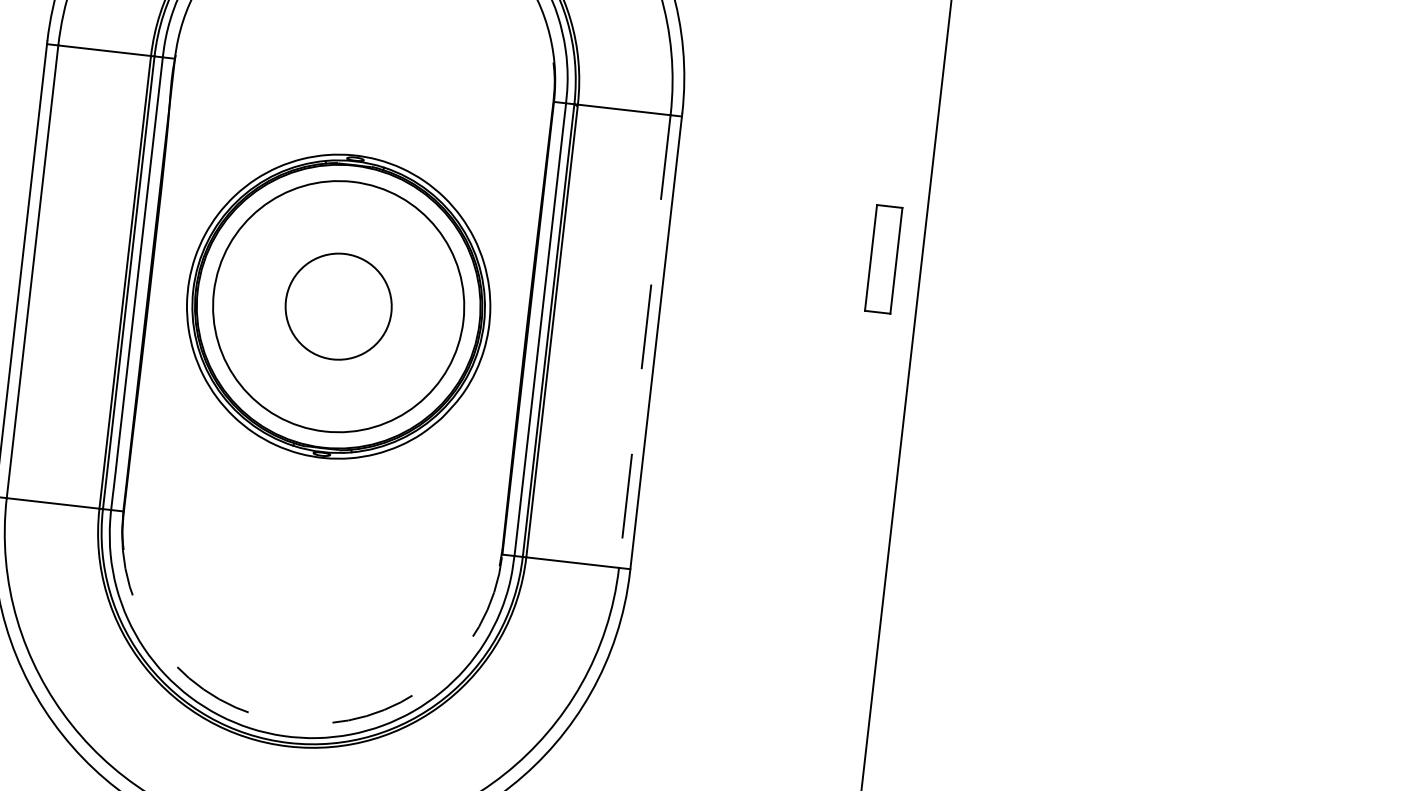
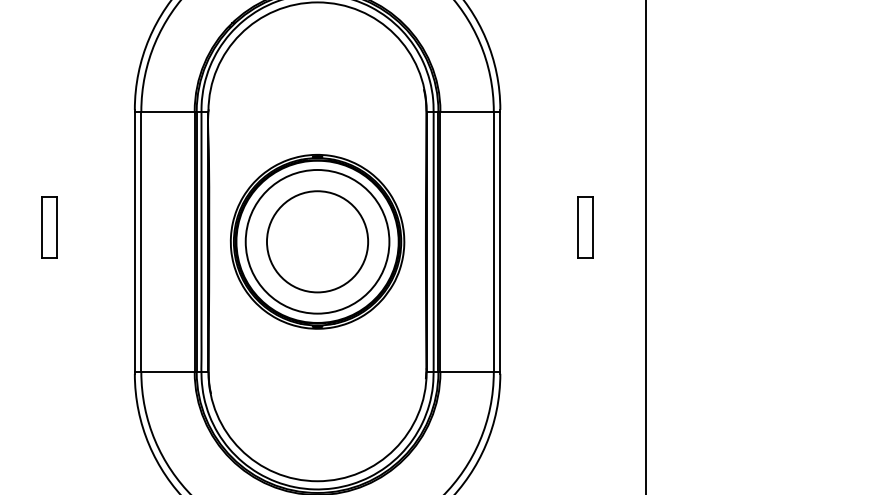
part: (884, 259) -> (585, 227), moved
circle: (338, 306) -> (317, 241), size x1.67
line: (644, 342) -> (493, 242), dashed -> solid
arc: (291, 722) -> (317, 481), dashed -> solid

